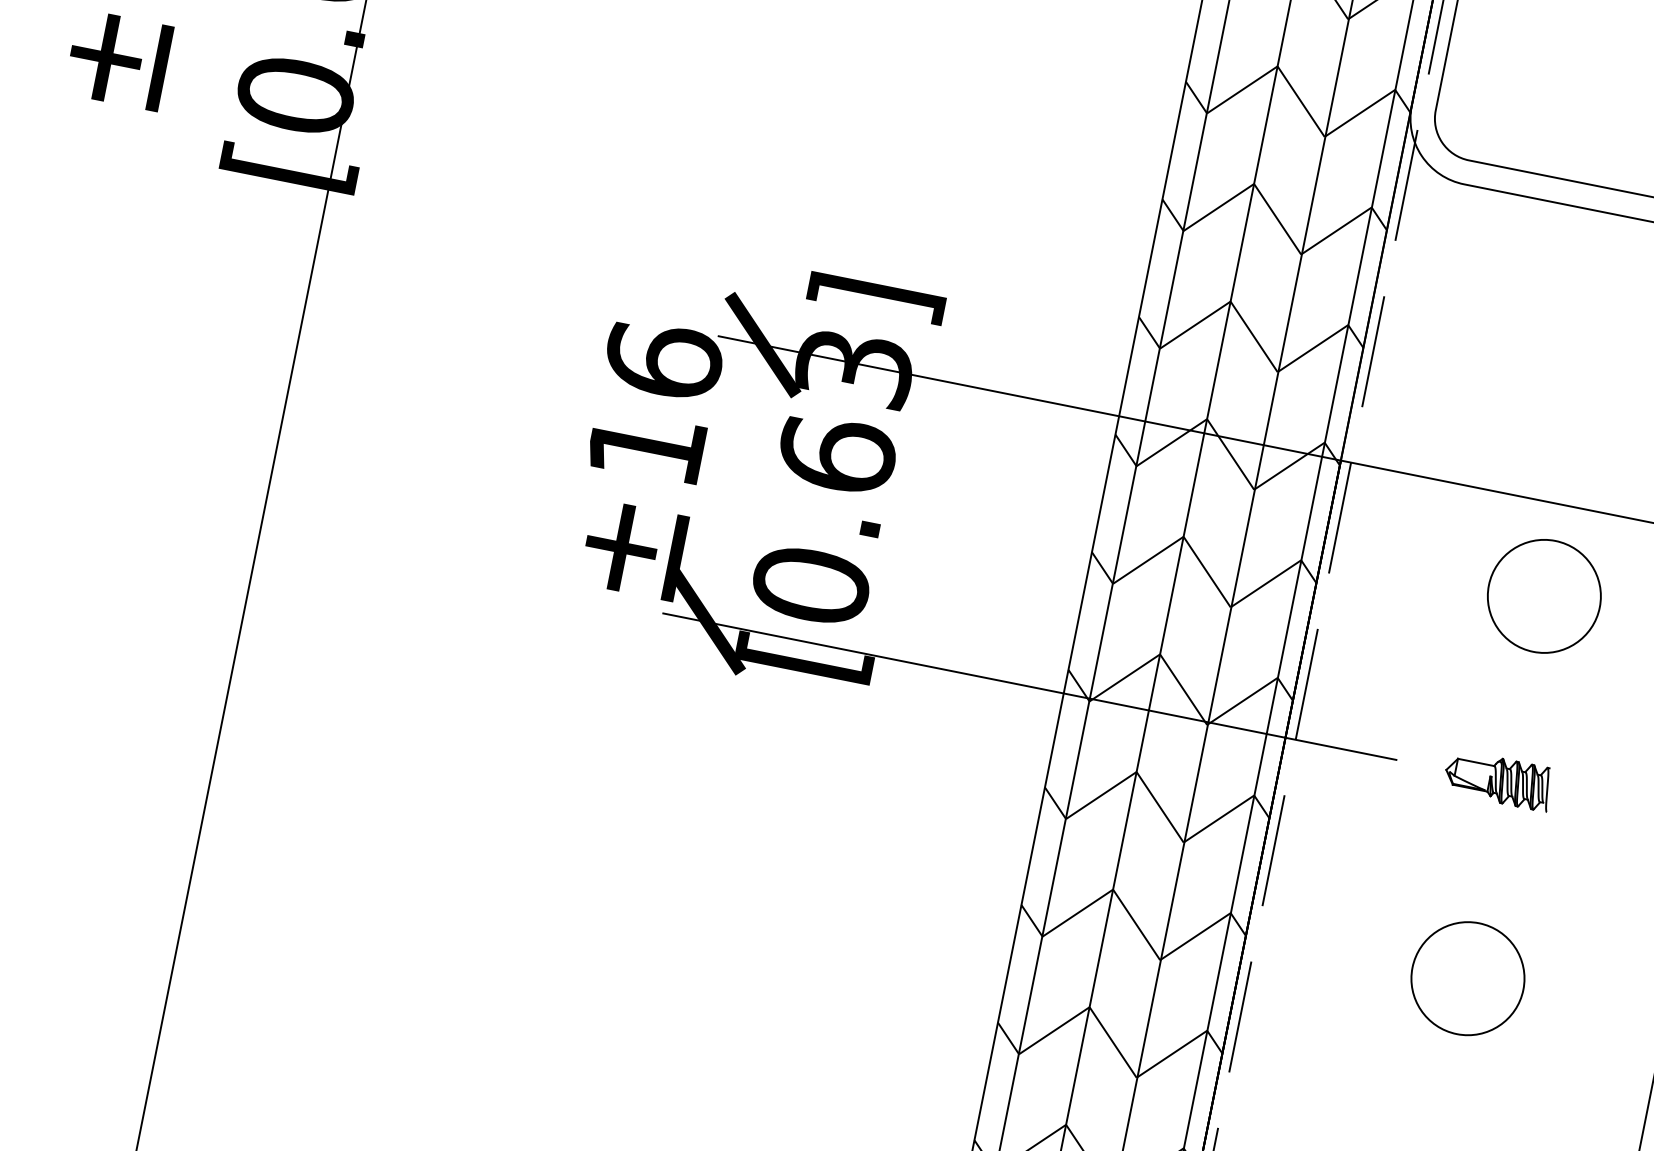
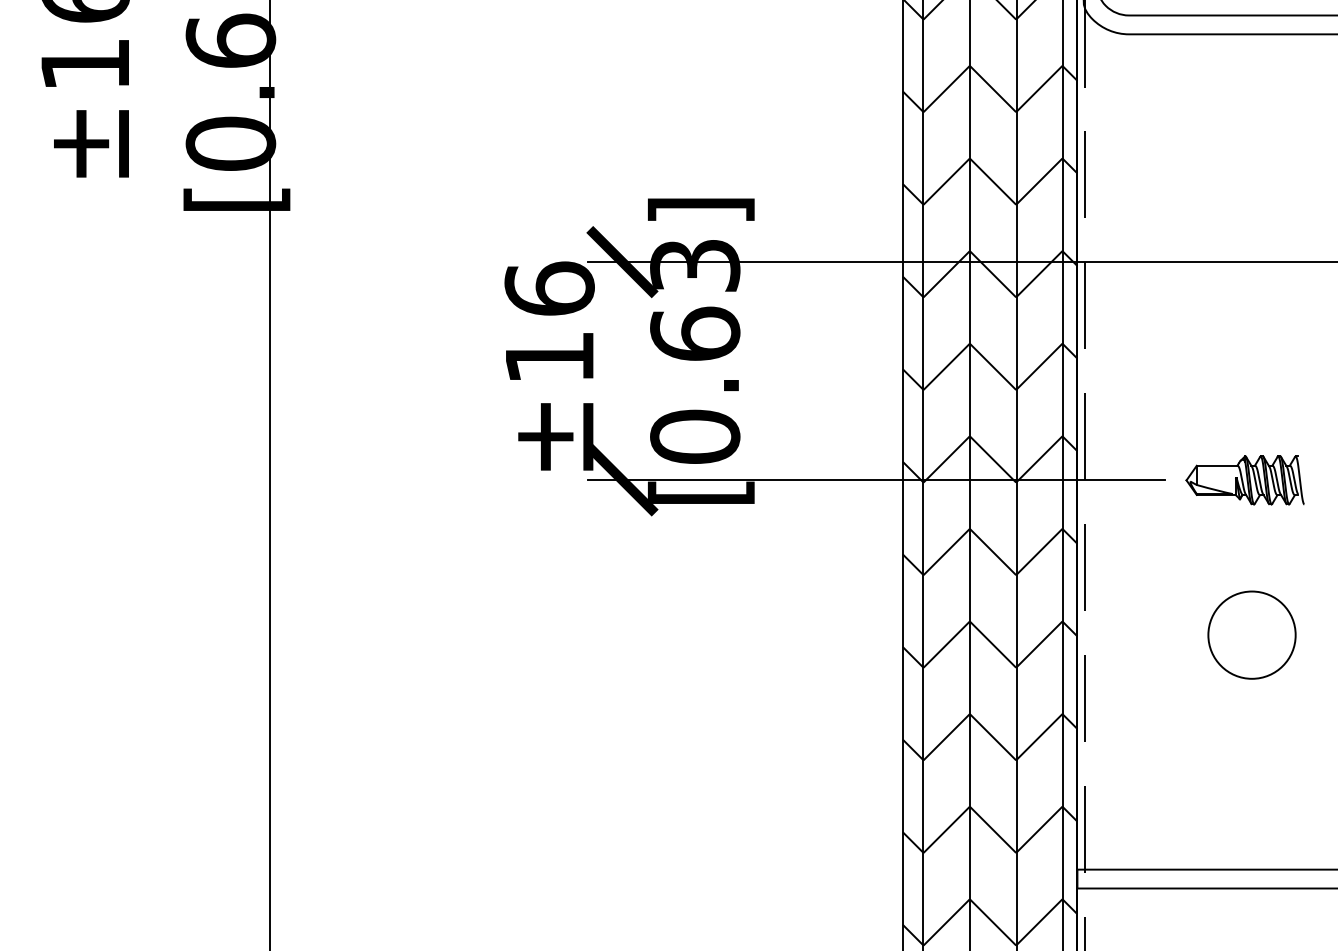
circle: (1543, 595) -> (1251, 333), removed
part: (1497, 780) -> (1244, 480), size x1.43

